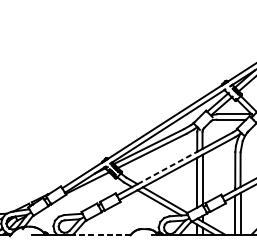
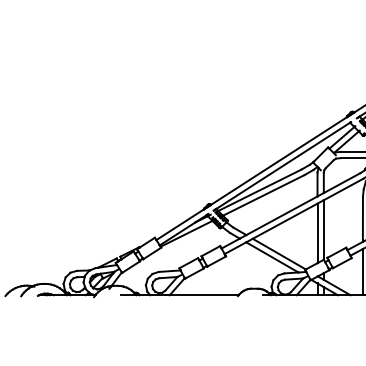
line: (167, 167) -> (282, 215), dashed -> solid
line: (102, 234) -> (204, 295), dashed -> solid

